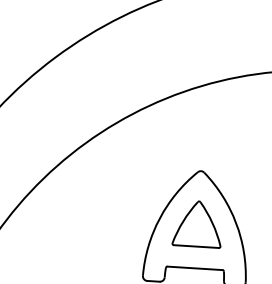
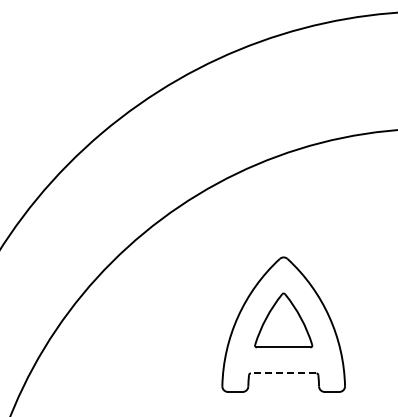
line: (194, 268) -> (283, 373), solid -> dashed

